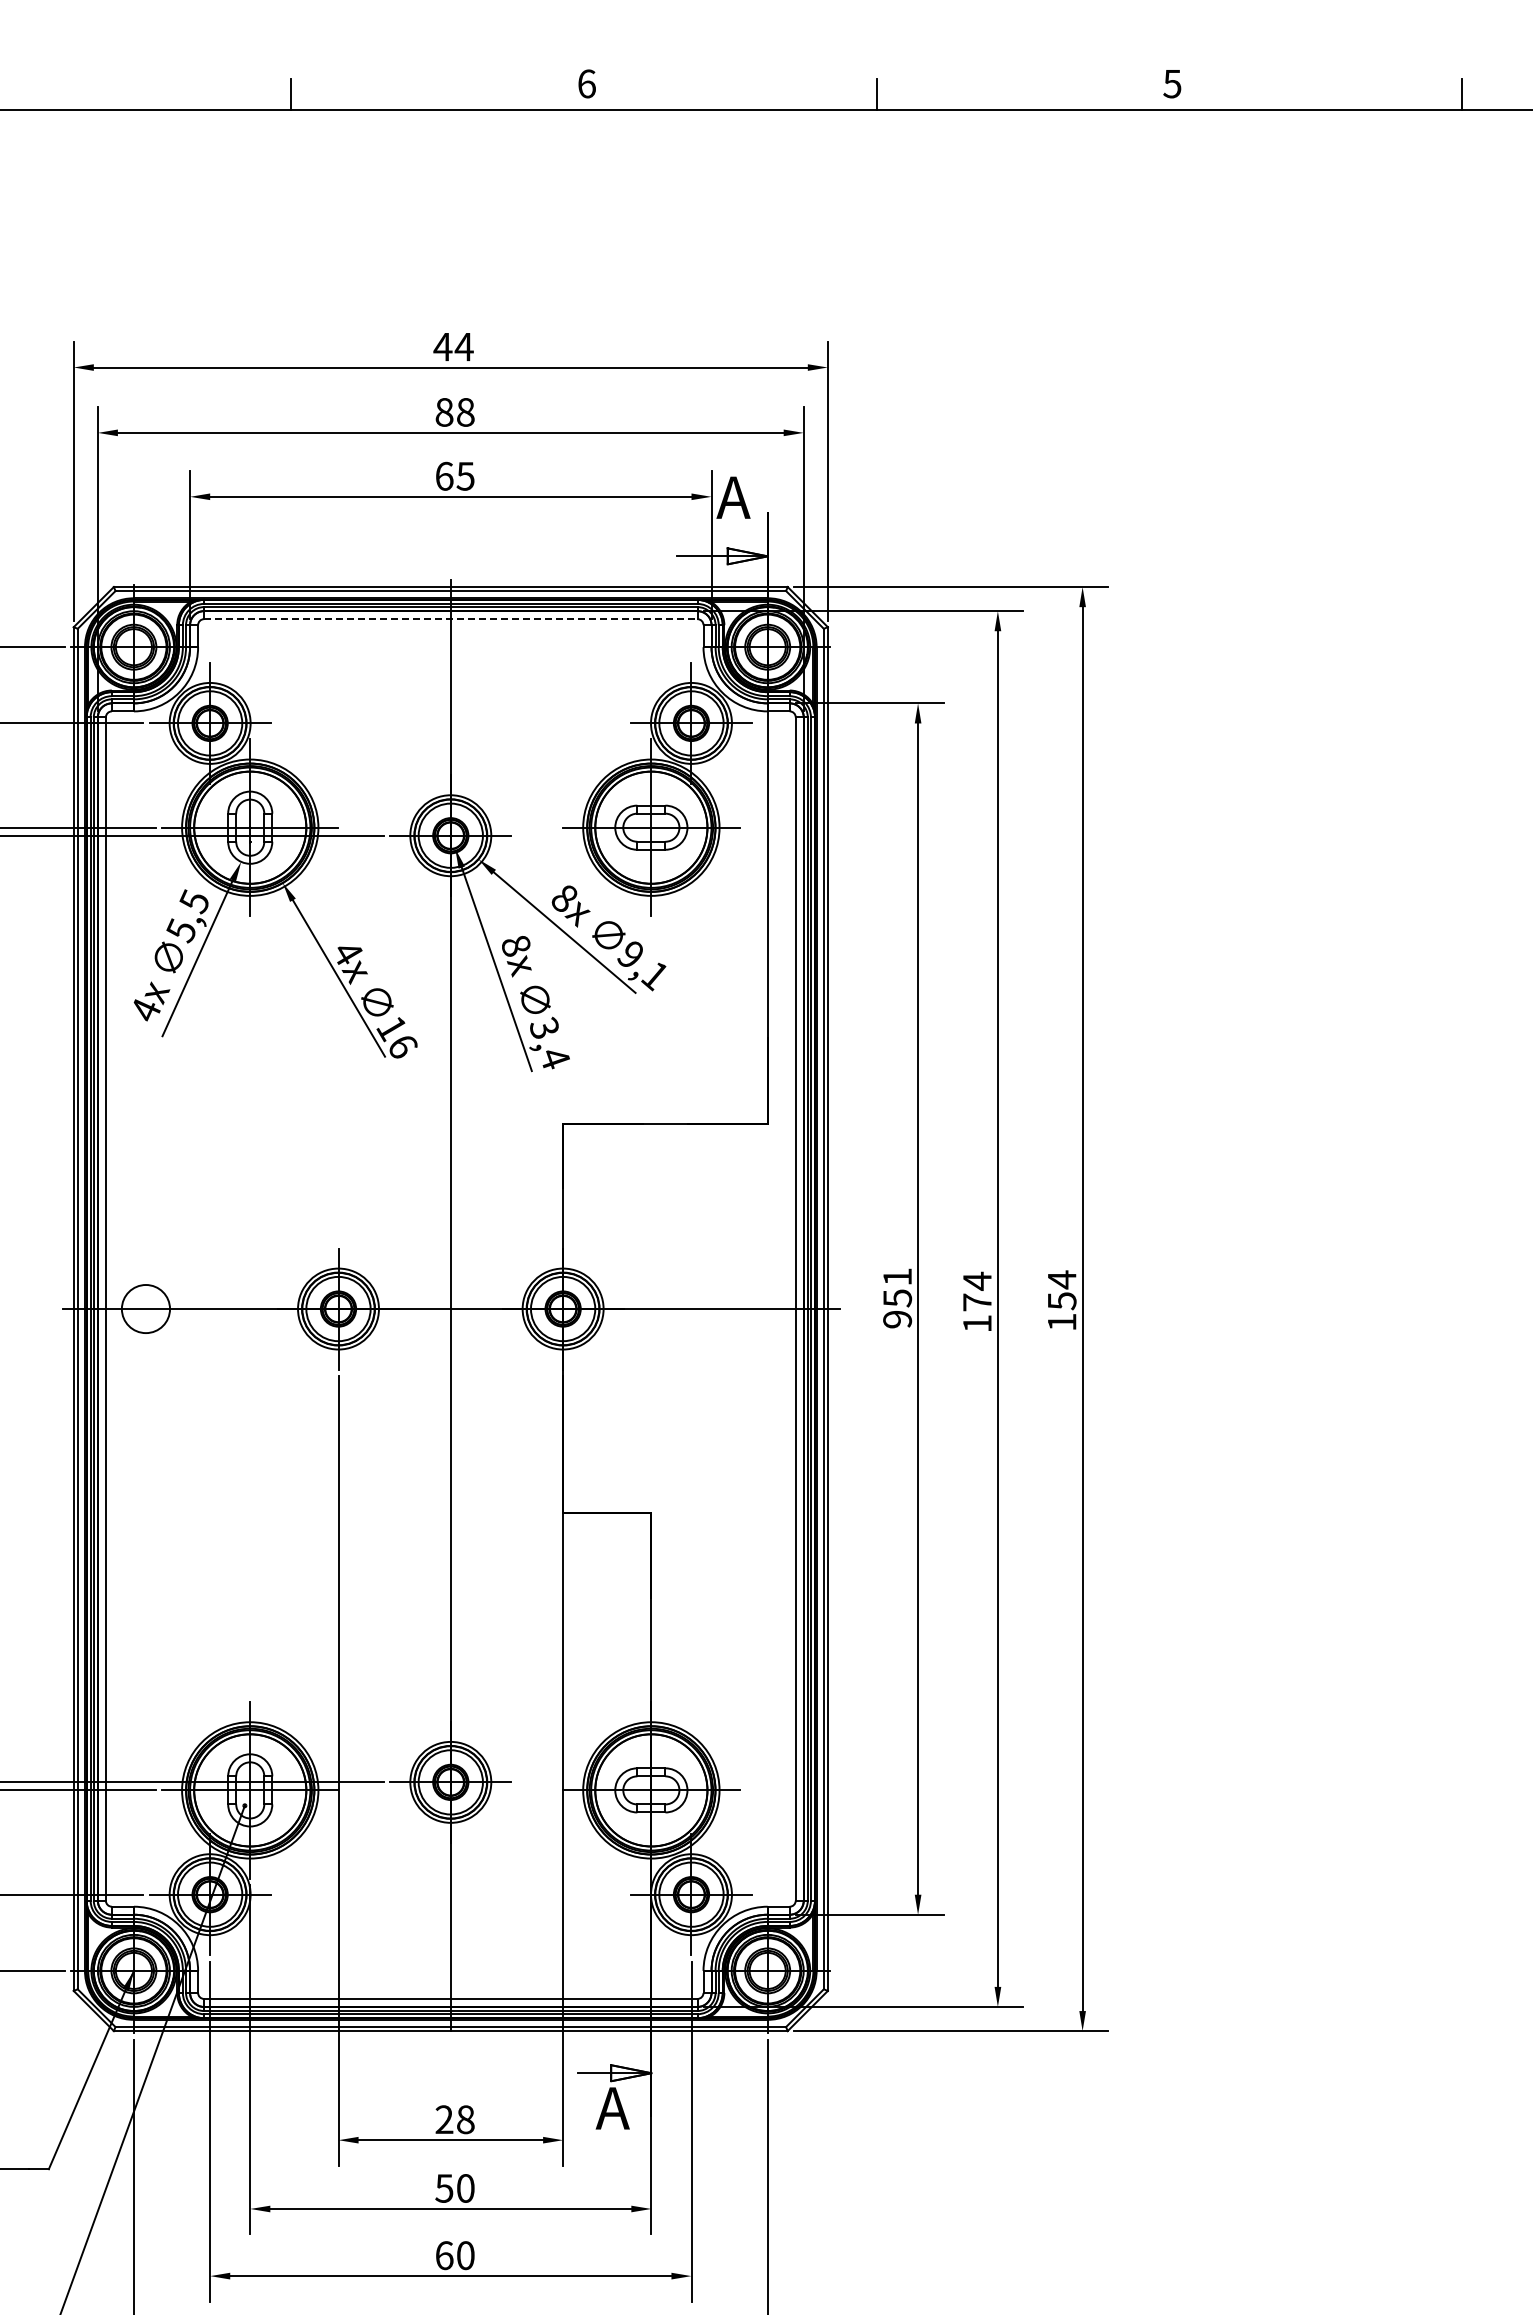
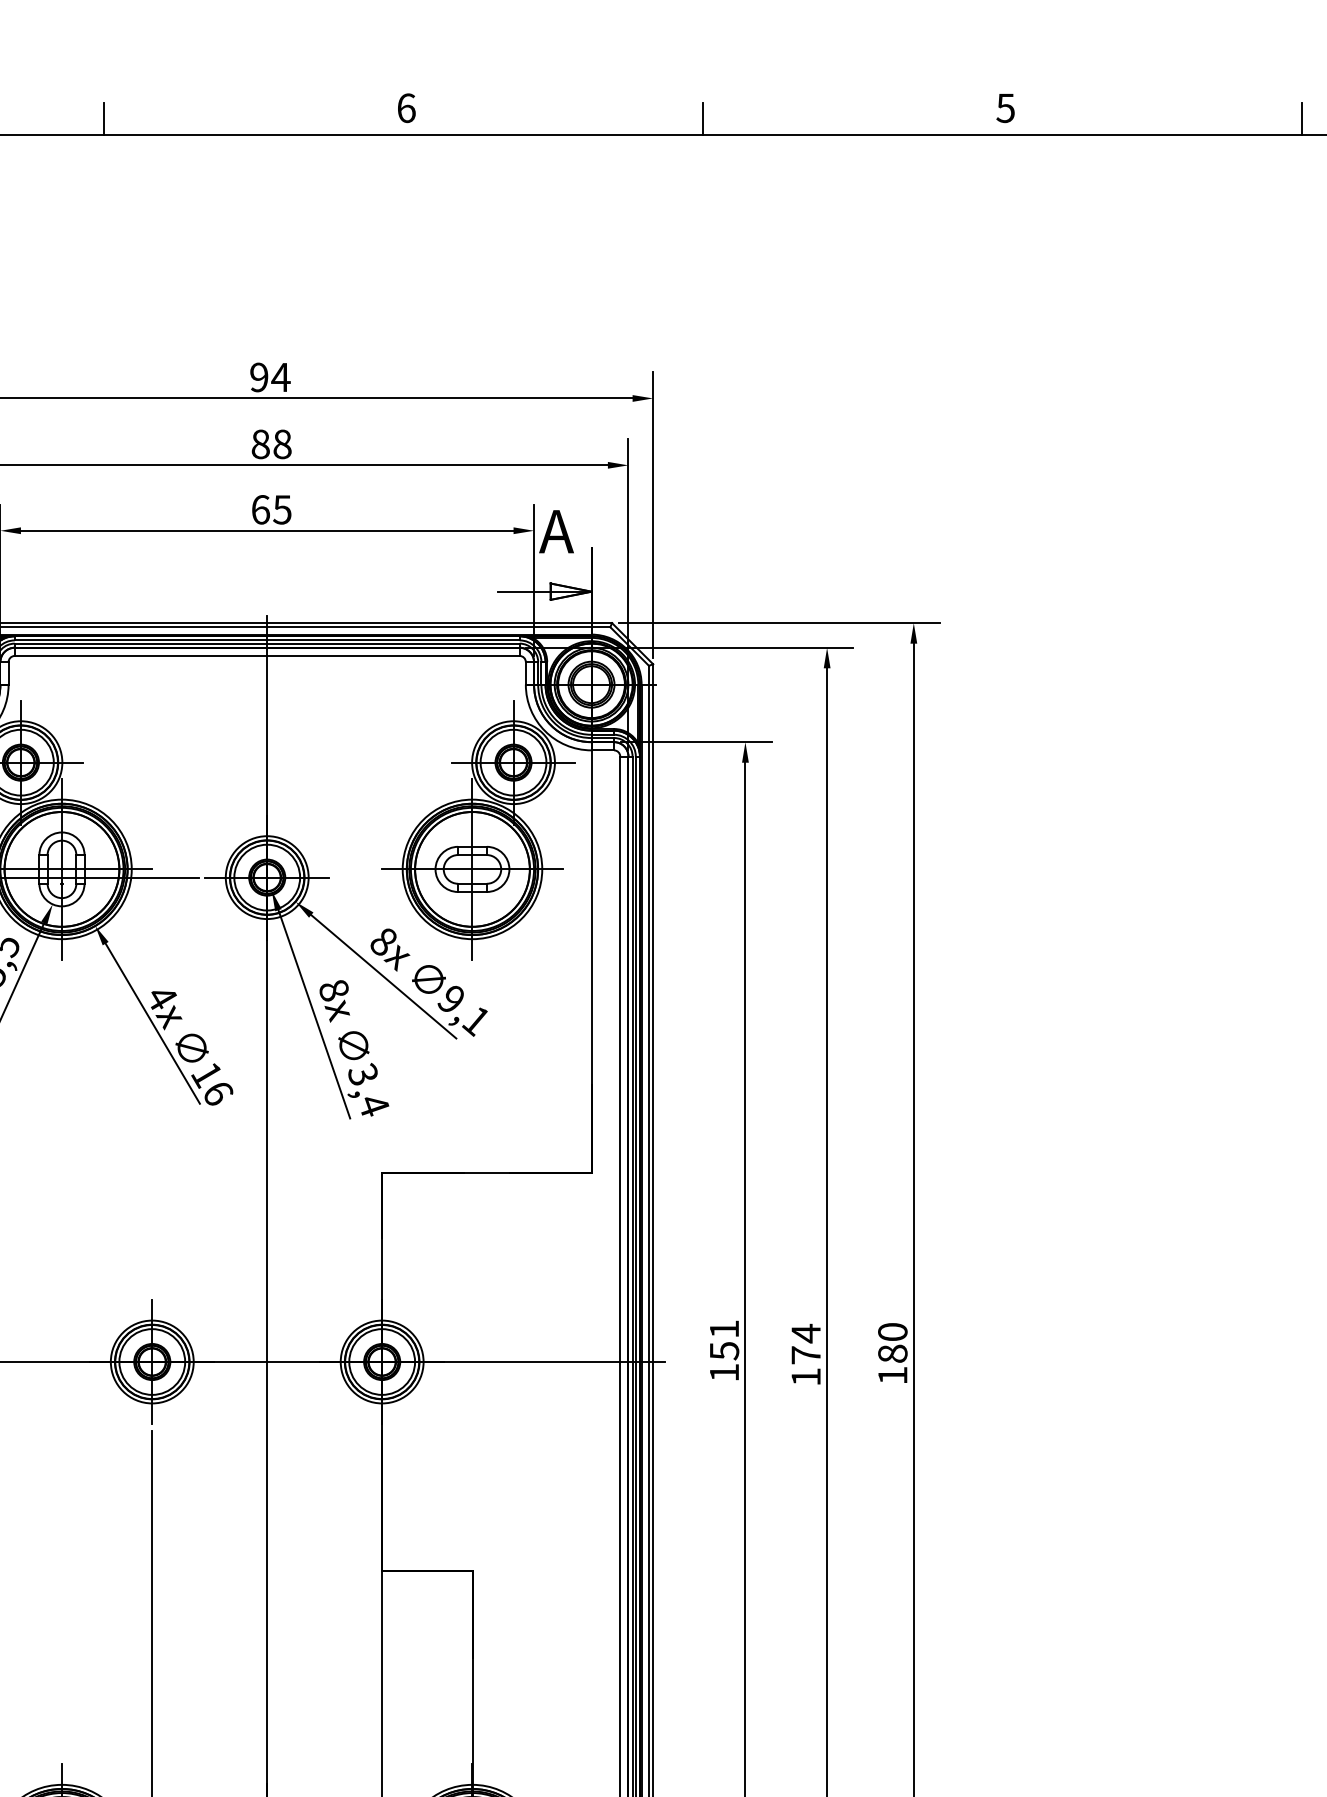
text: (442, 346) -> (258, 376), 44 -> 94
line: (450, 619) -> (266, 656), dashed -> solid
text: (1061, 1290) -> (892, 1343), 154 -> 180
text: (897, 1319) -> (724, 1372), 951 -> 151

